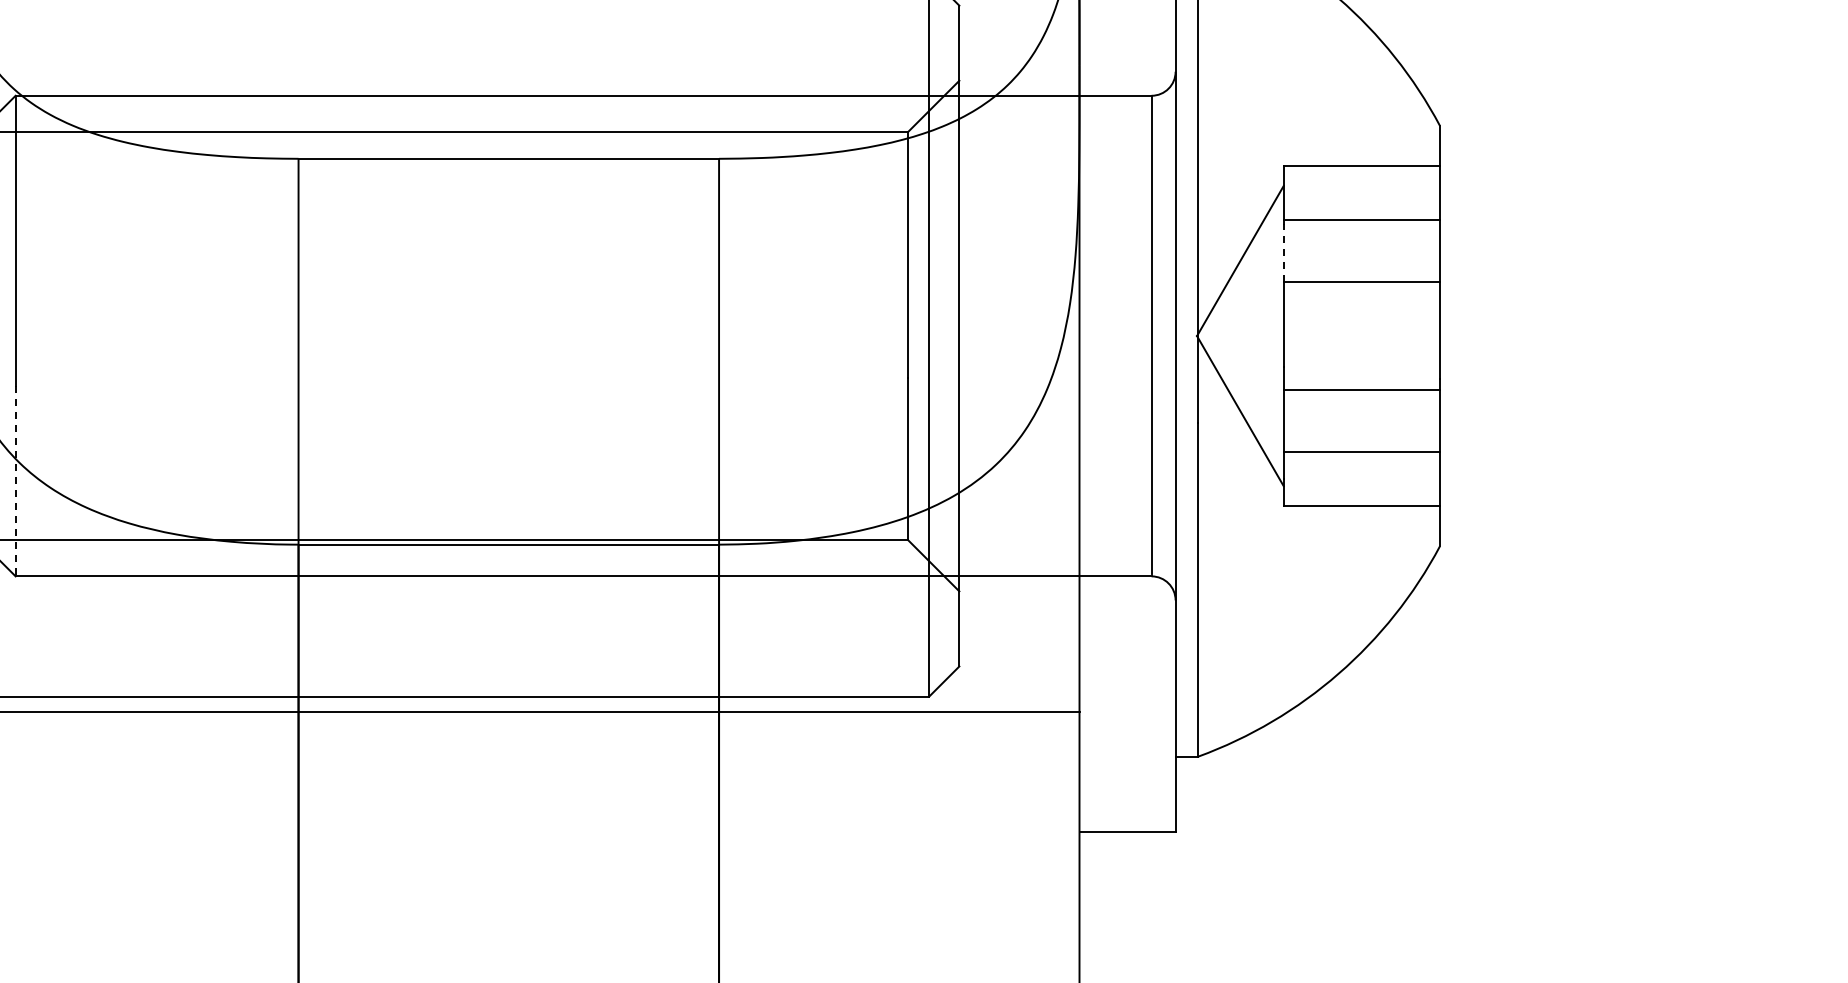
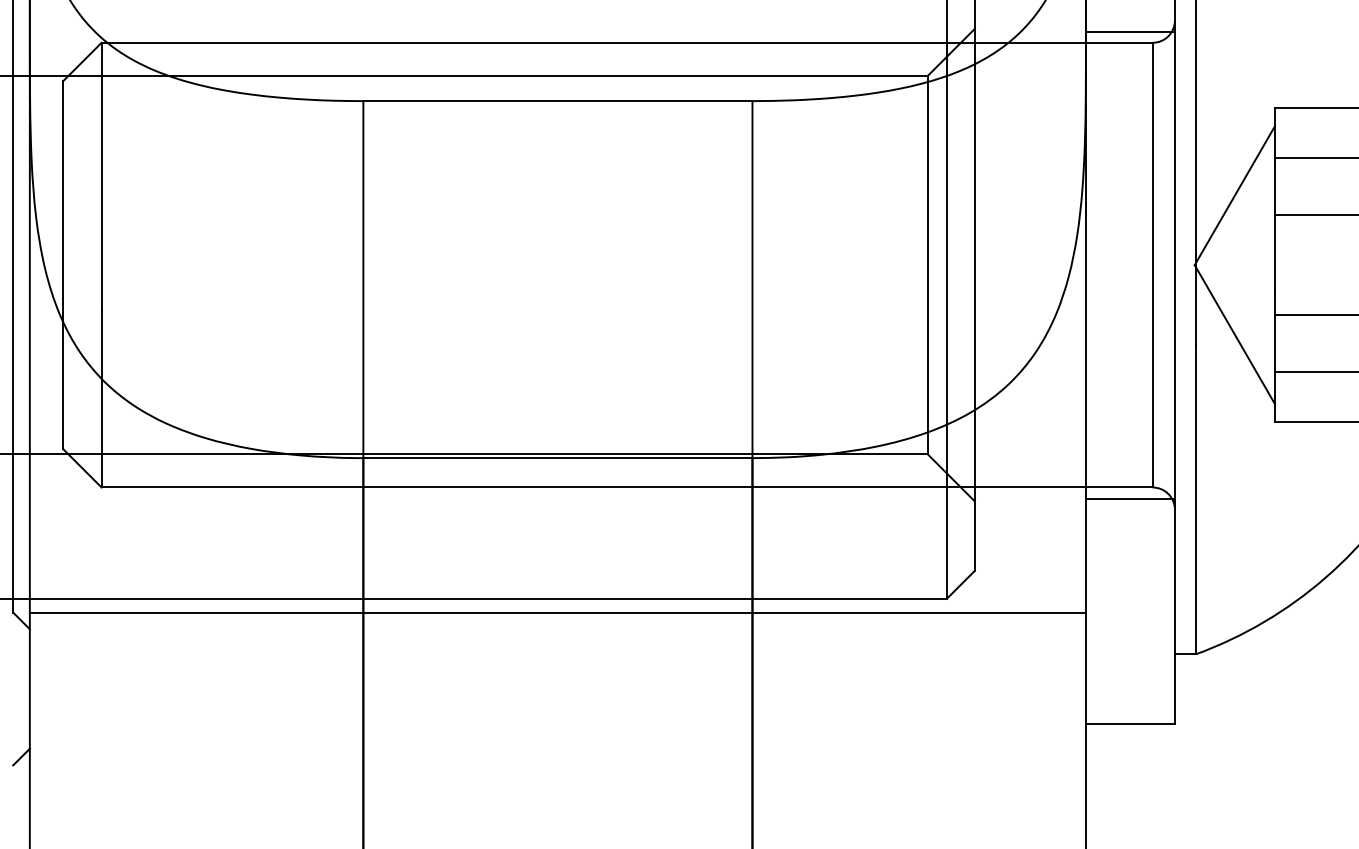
line: (1127, 83) -> (1130, 31), added
line: (1283, 253) -> (1274, 188), dashed -> solid
line: (15, 481) -> (101, 399), dashed -> solid
line: (1127, 588) -> (1130, 498), added

